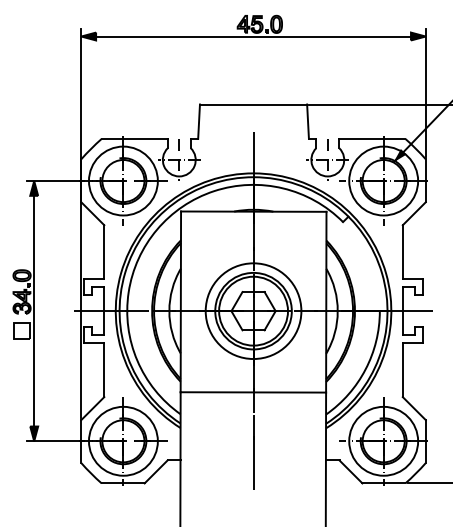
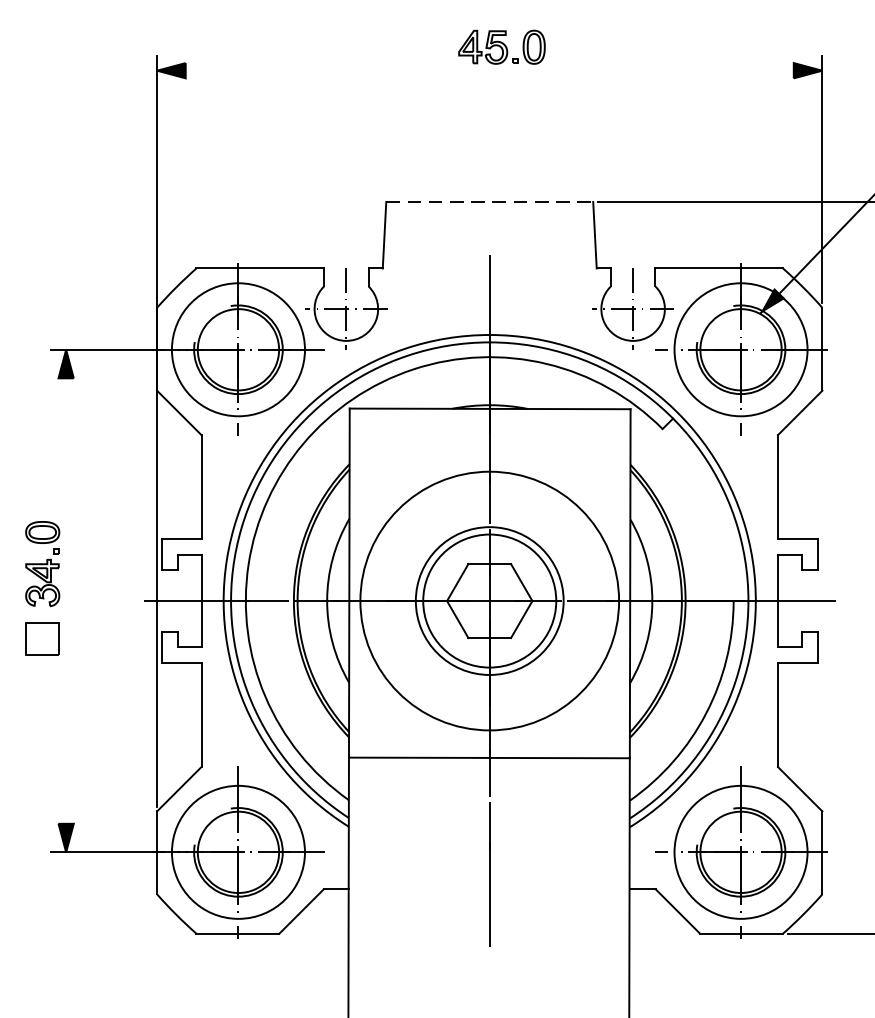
line: (253, 36) -> (489, 70), removed
line: (253, 104) -> (489, 201), solid -> dashed
line: (34, 310) -> (66, 599), removed
circle: (253, 311) -> (489, 601), size x1.4

